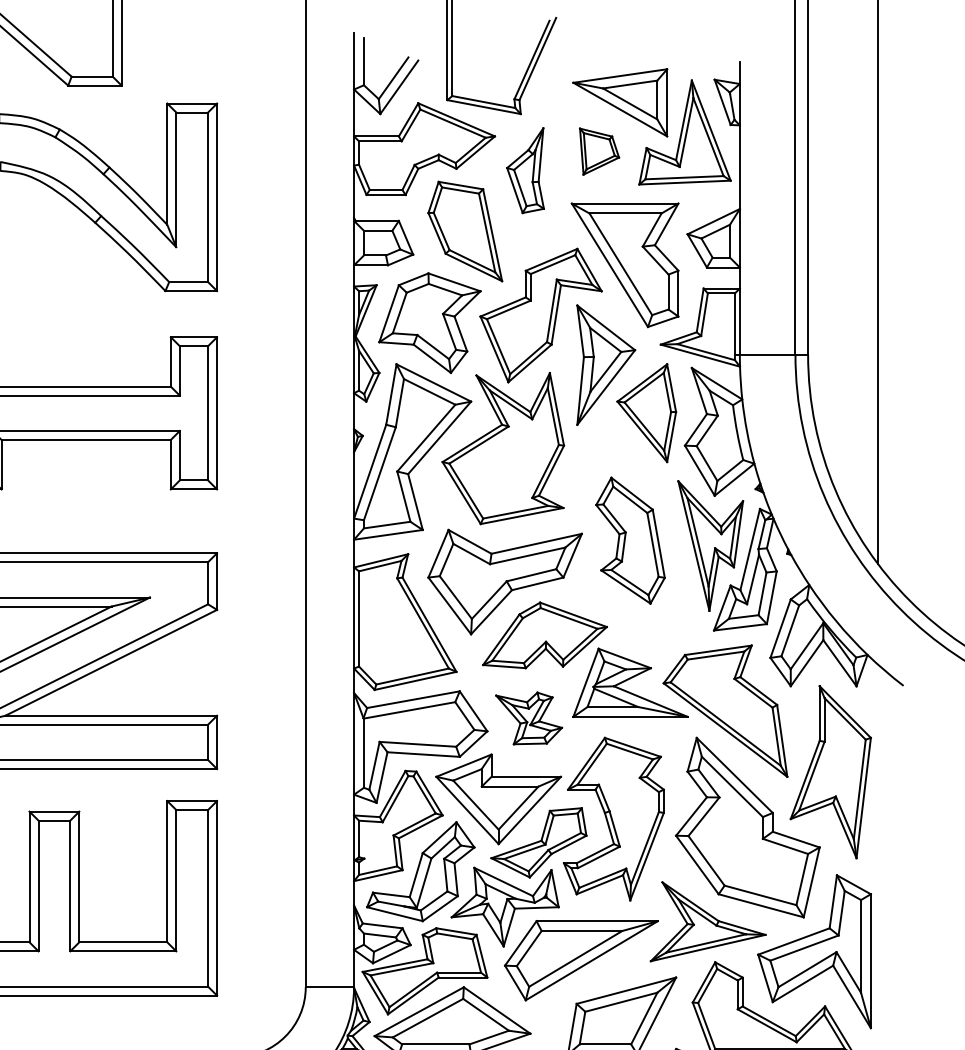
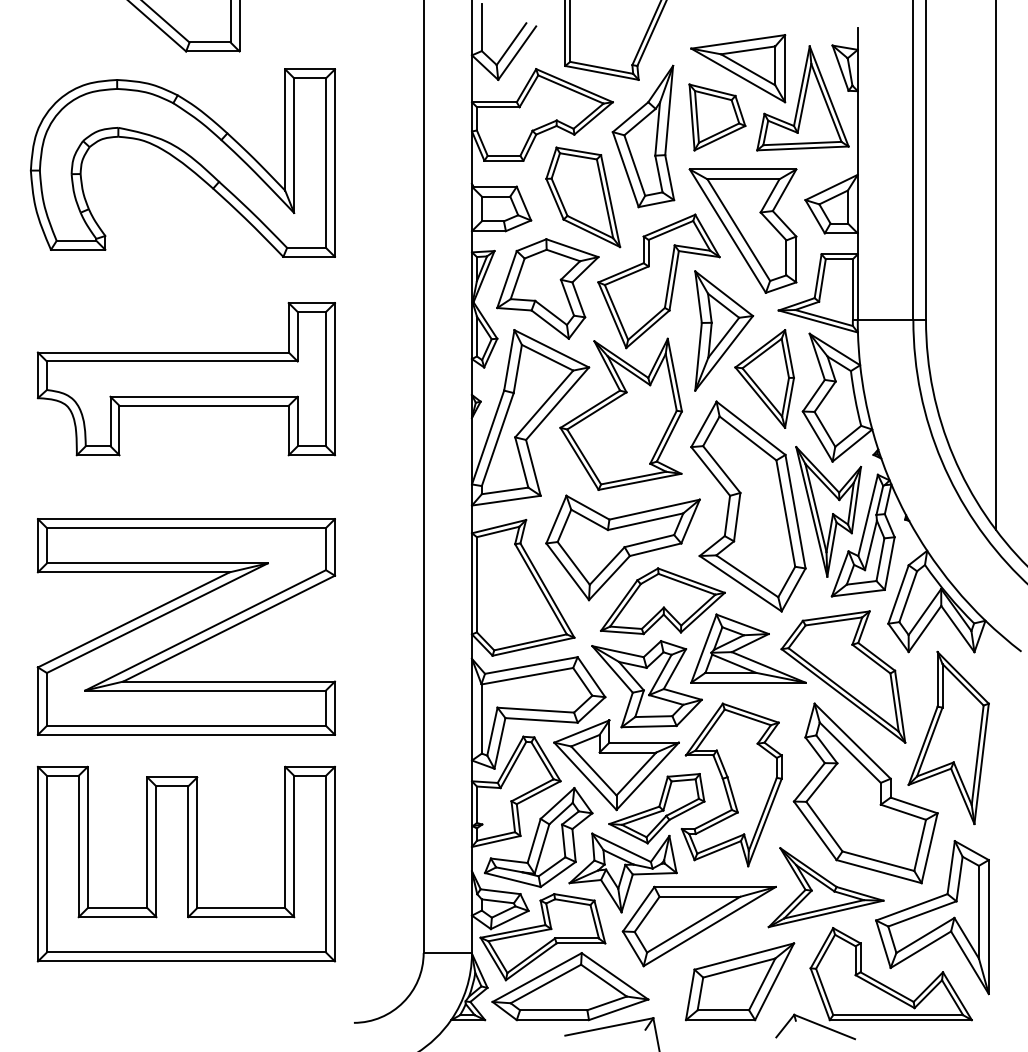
part: (599, 151) -> (717, 117), size x1.43
part: (525, 170) -> (643, 136), size x1.67
part: (630, 540) -> (748, 506), size x1.67
part: (528, 718) -> (646, 684), size x1.67

